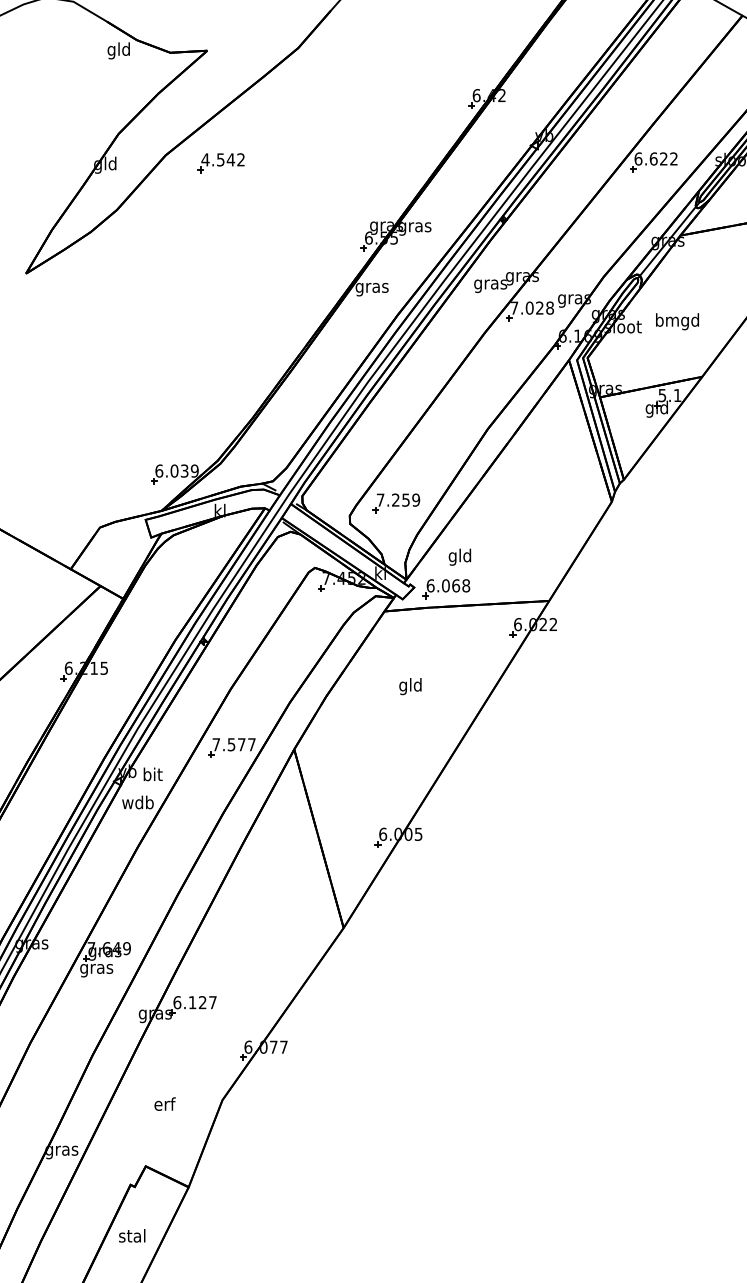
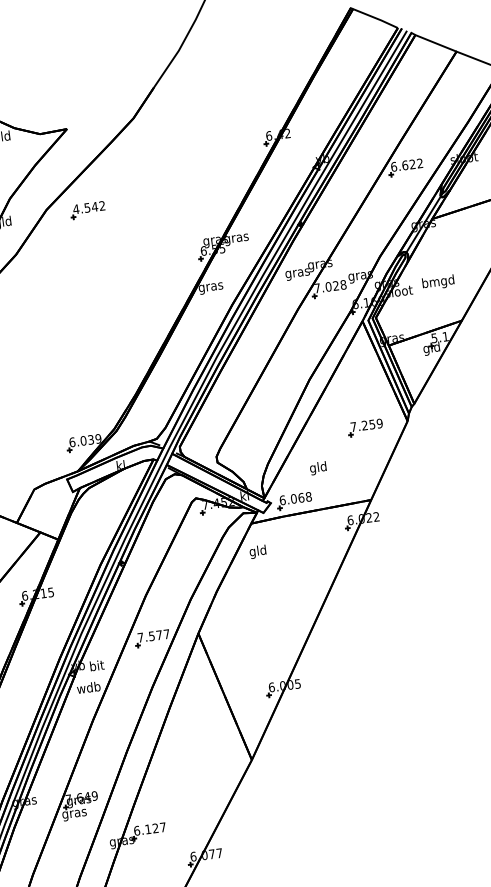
part: (396, 503) -> (365, 427), moved
text: (459, 556) -> (317, 467), moved
text: (410, 686) -> (258, 551), moved

